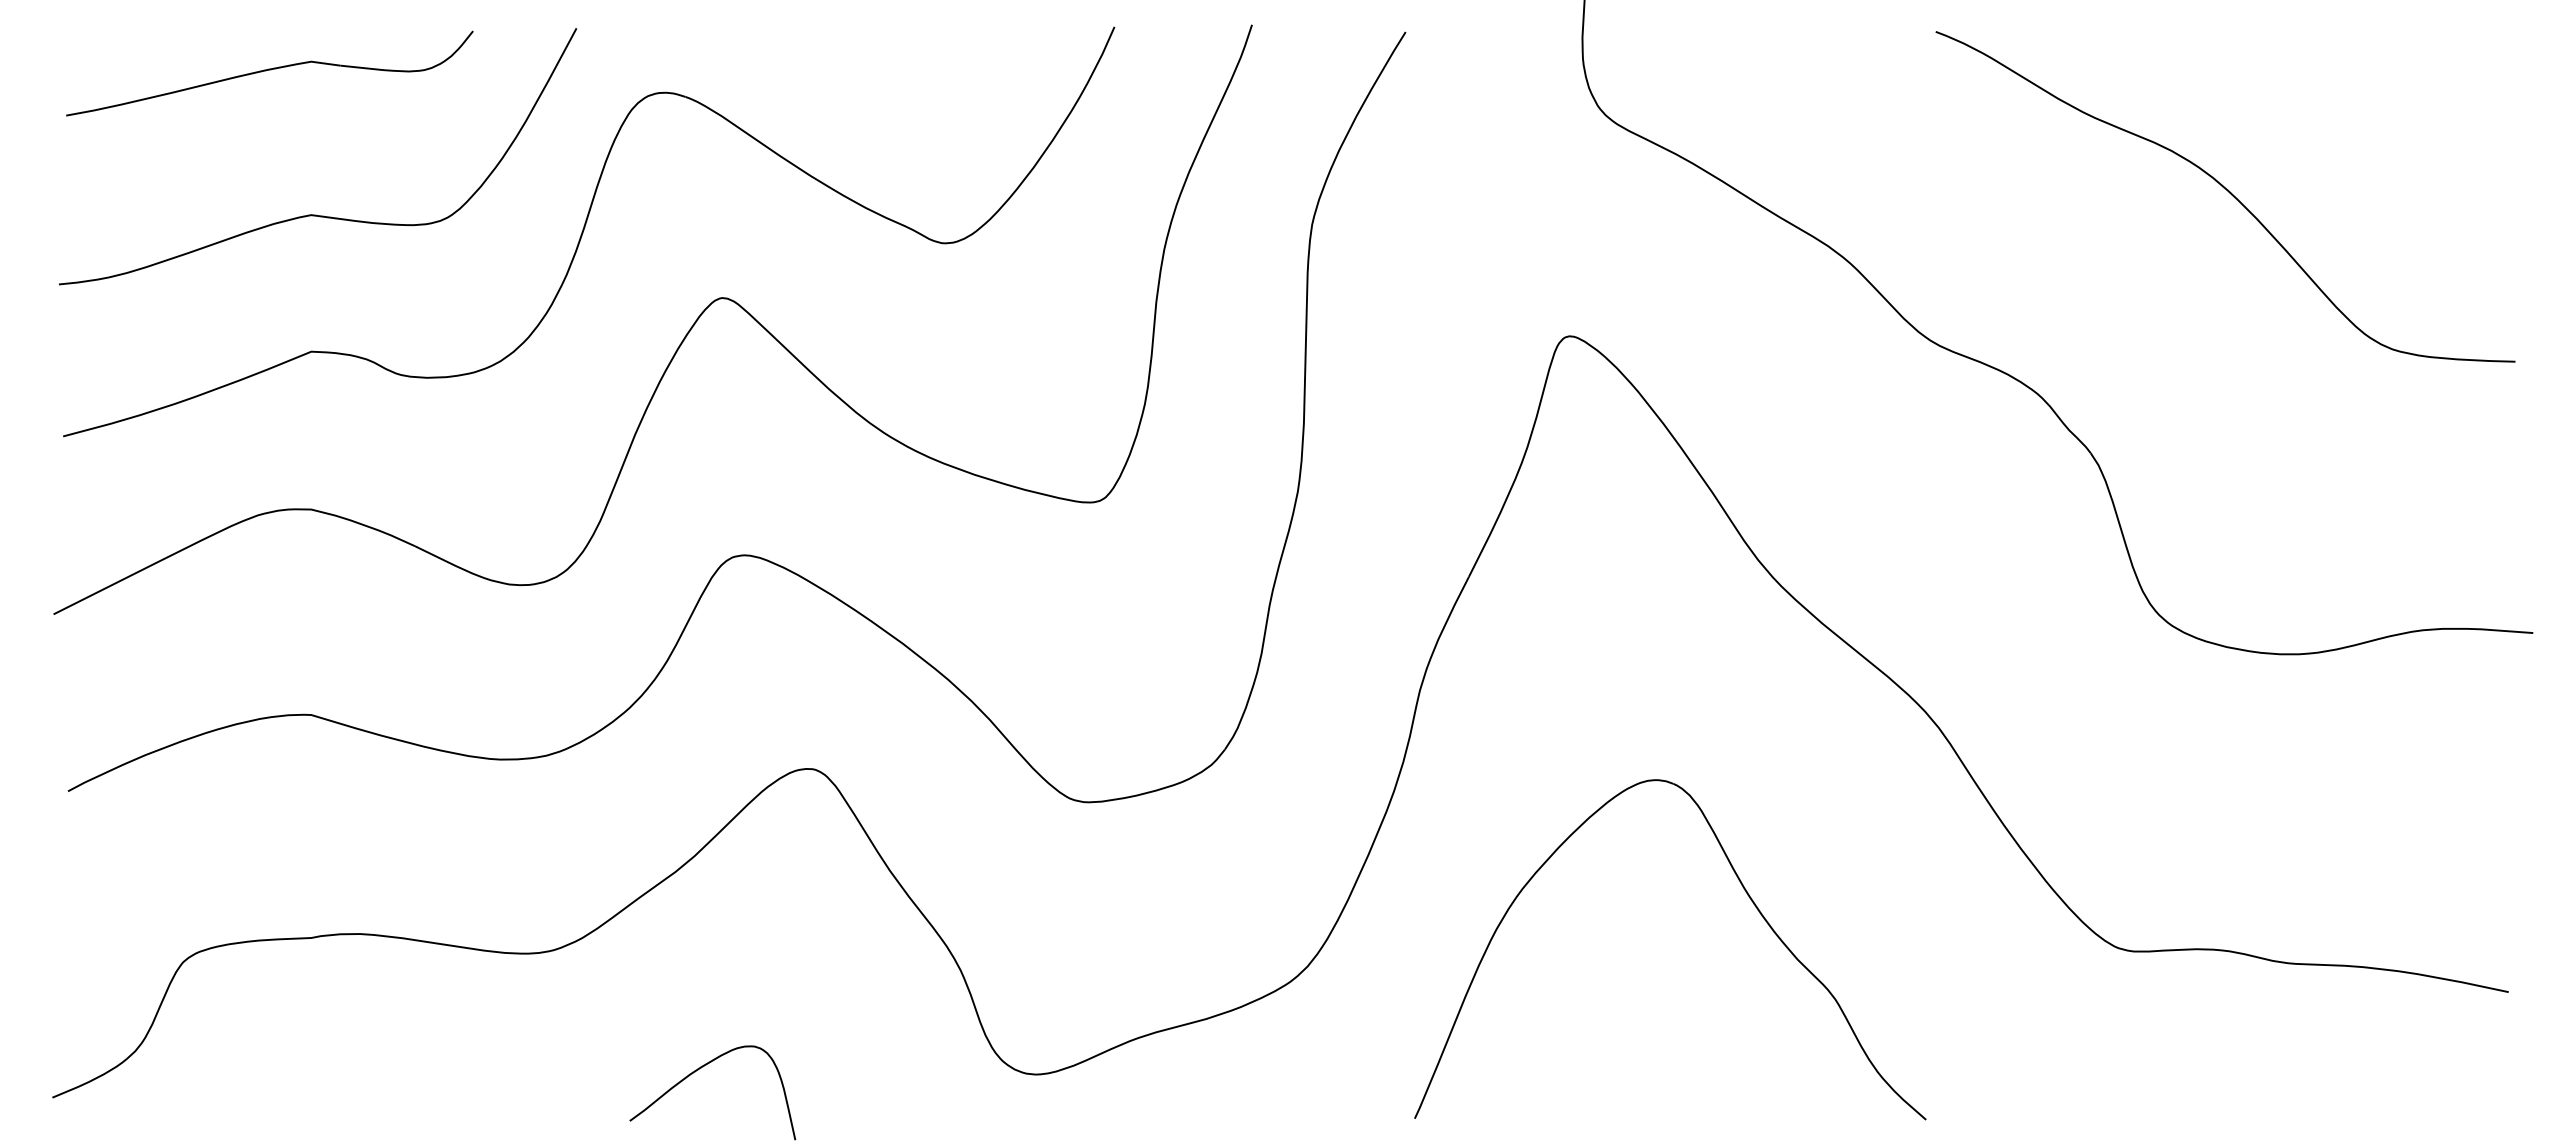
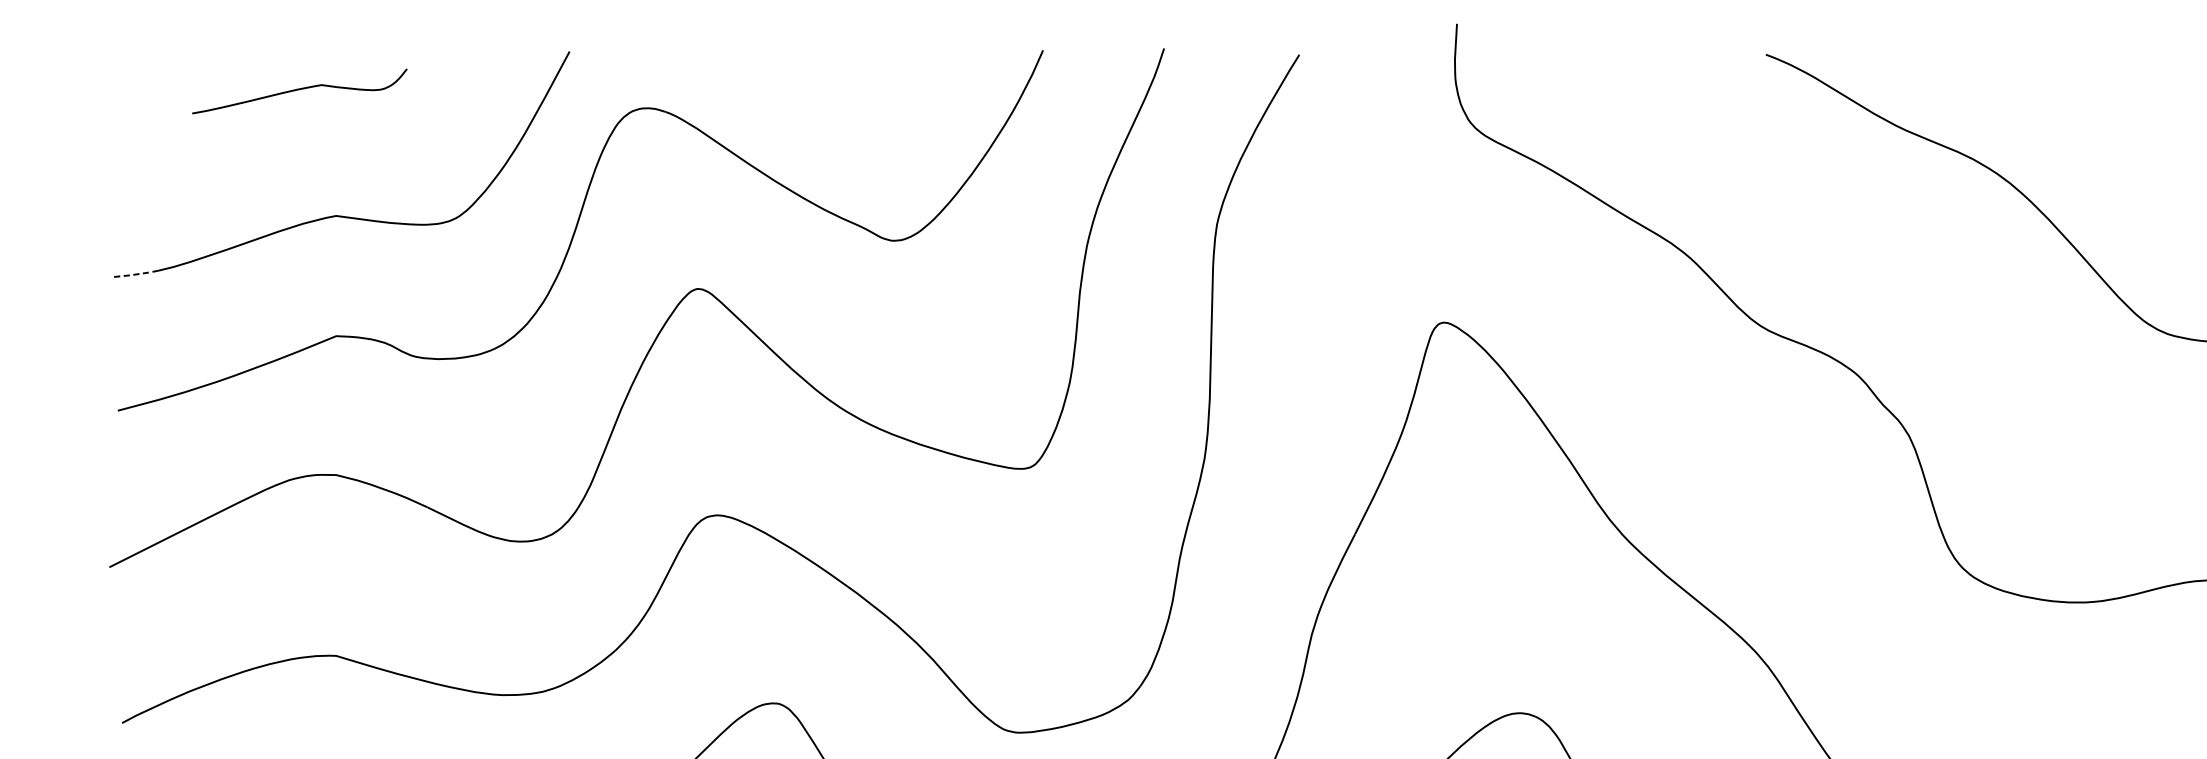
part: (269, 73) -> (299, 91), size x0.6
line: (84, 281) -> (136, 274), solid -> dashed

